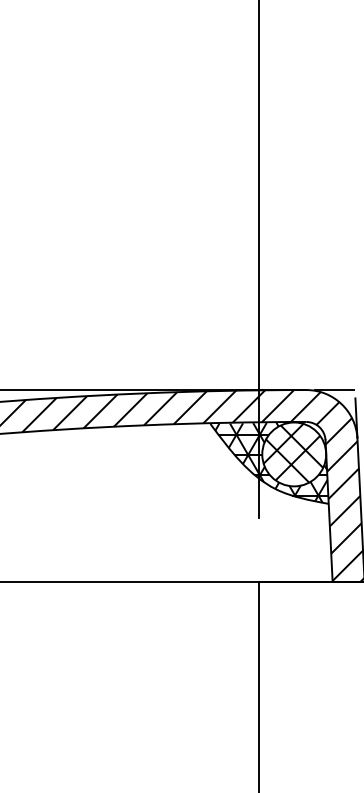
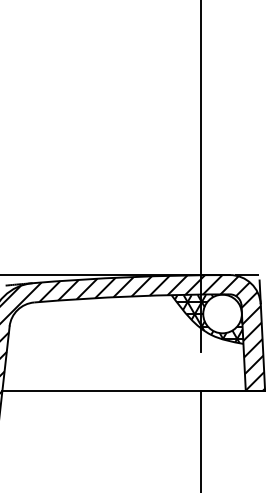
hatch: (294, 453) -> (222, 313), removed

